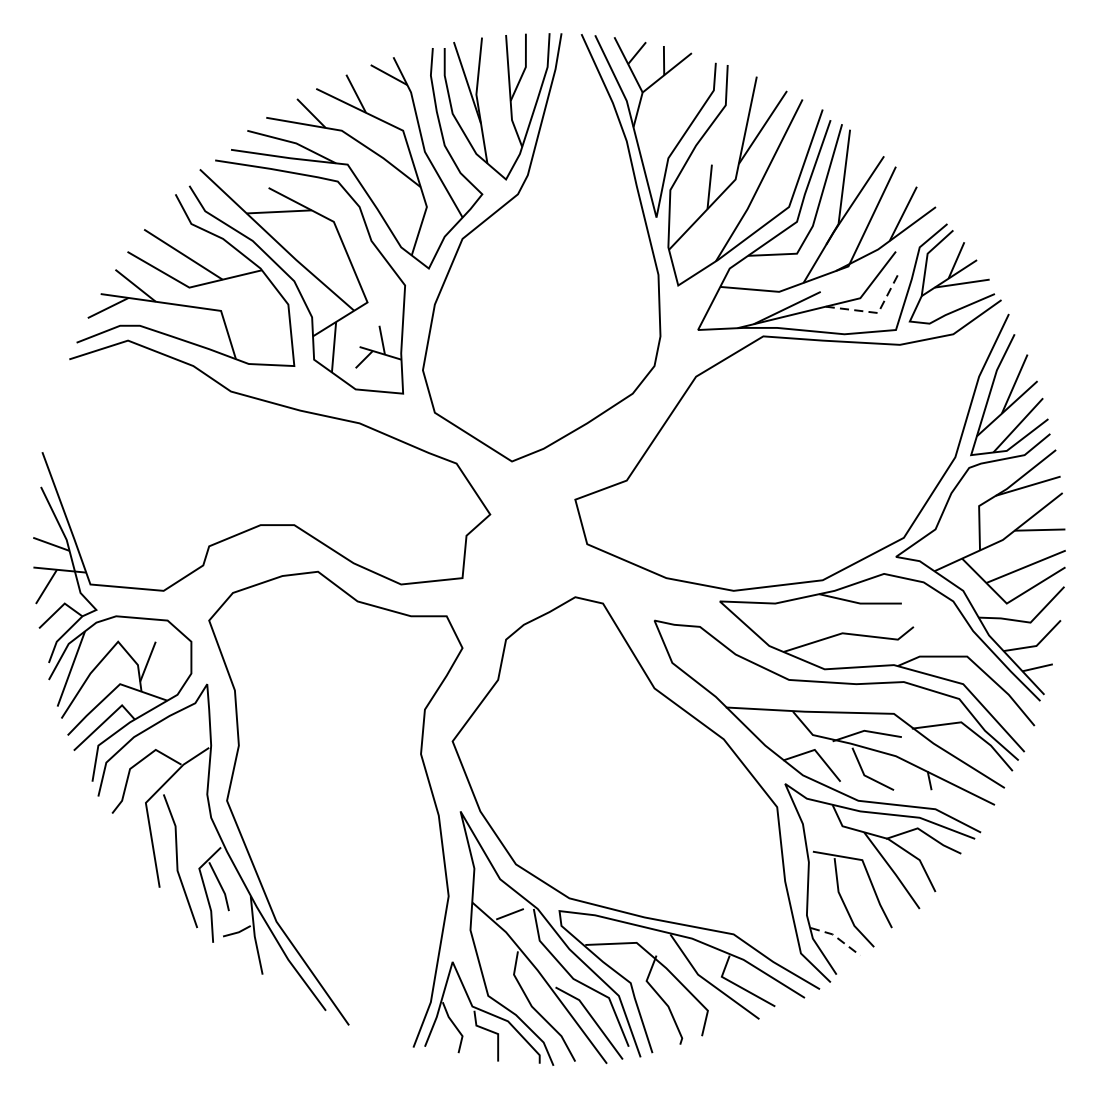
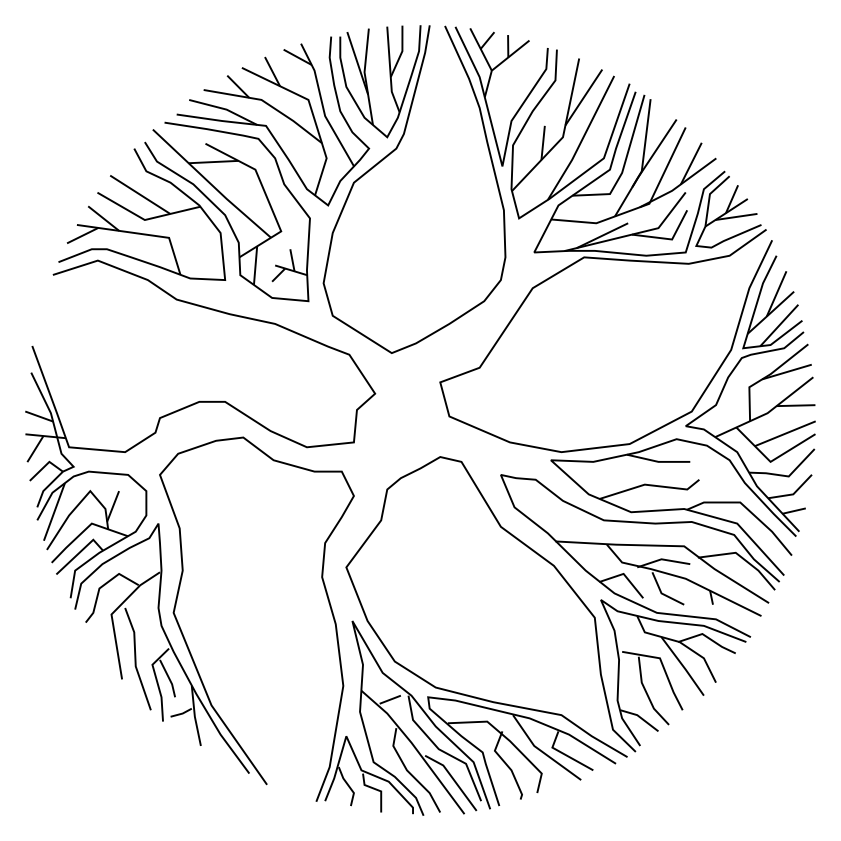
line: (874, 313) -> (669, 239), dashed -> solid
line: (836, 937) -> (640, 717), dashed -> solid

